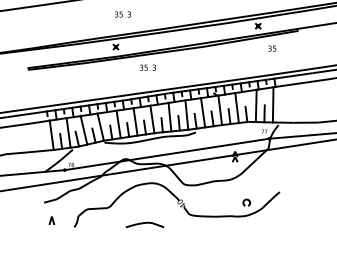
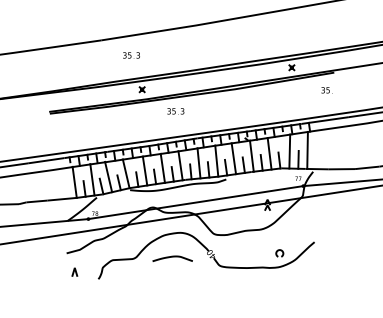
text: (122, 14) -> (131, 55), moved
text: (273, 48) -> (326, 90), moved
curve: (144, 223) -> (172, 257), moved

